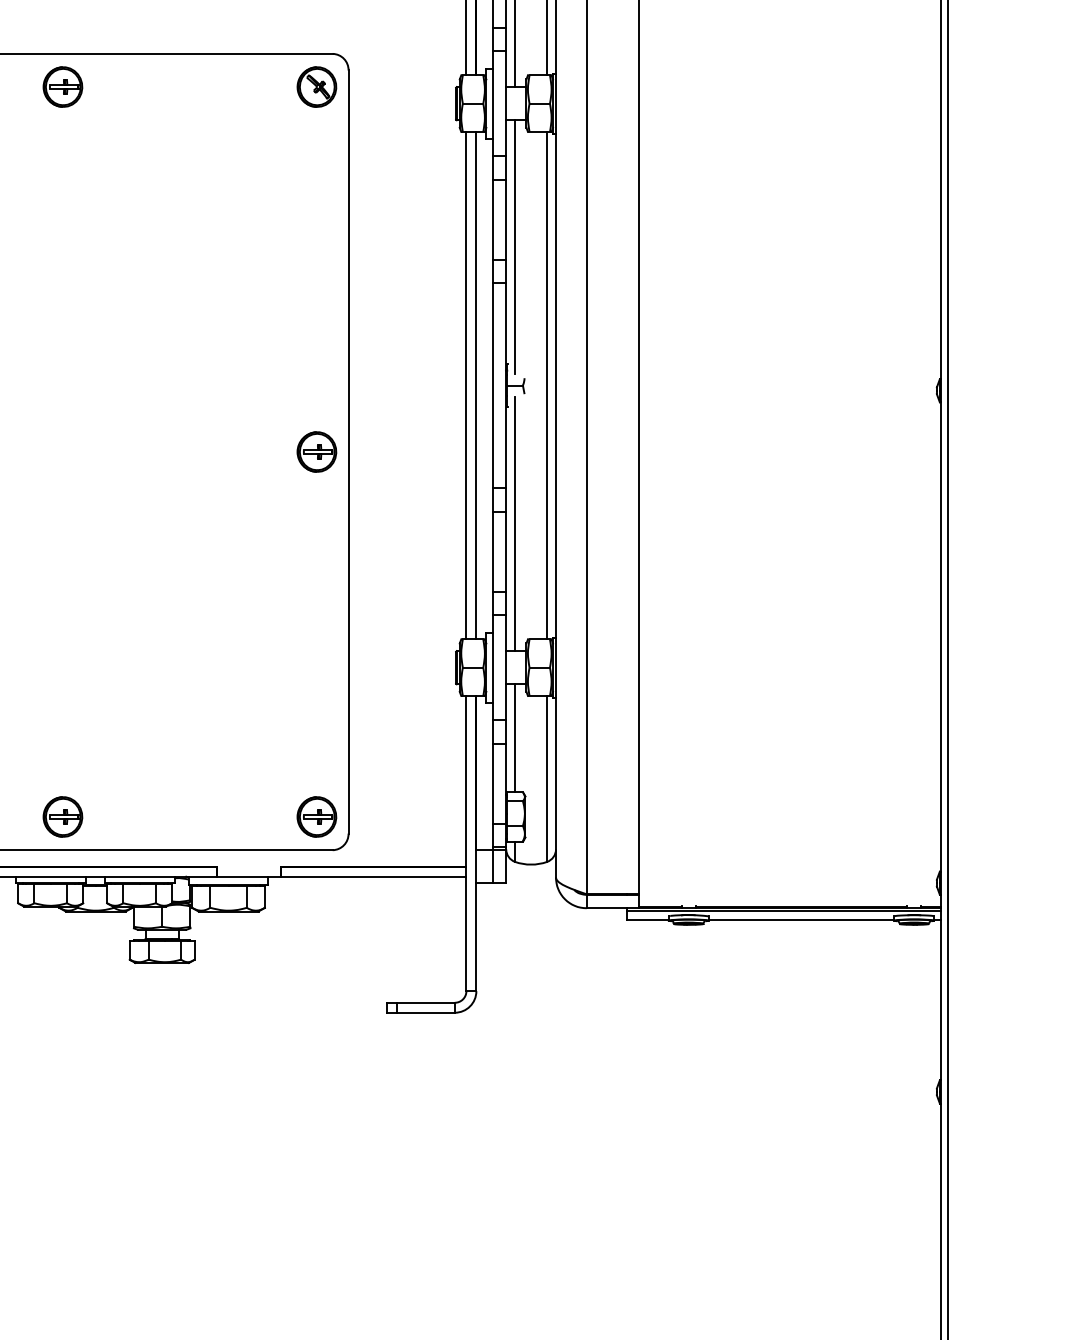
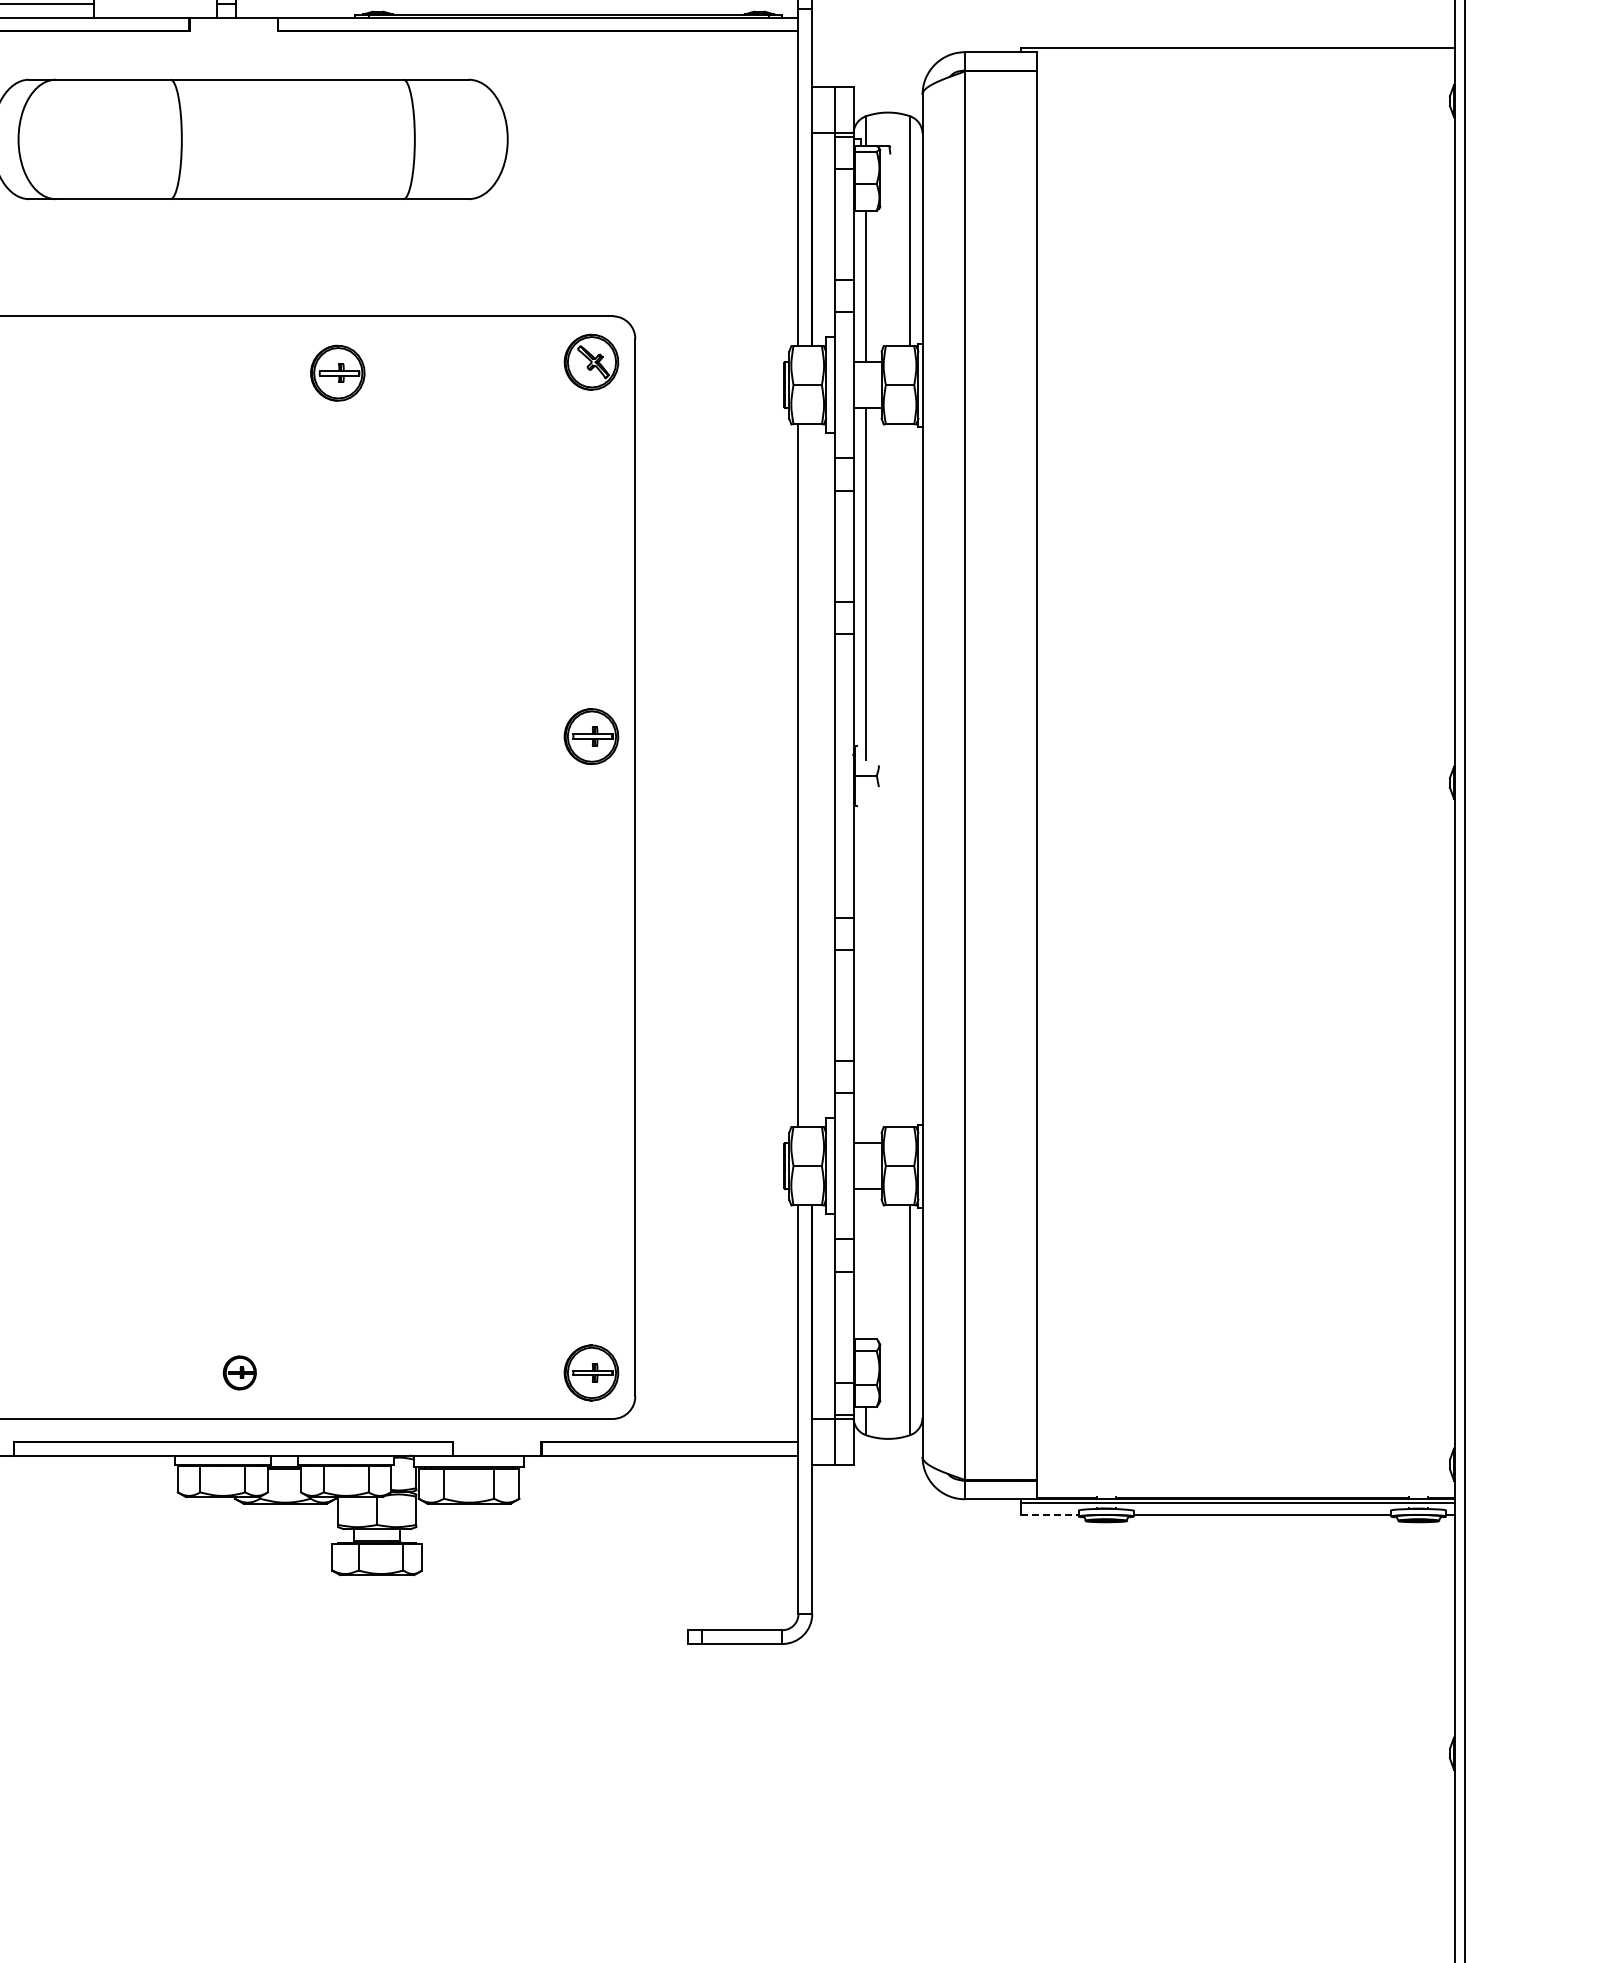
part: (62, 86) -> (337, 372), moved
line: (476, 385) -> (812, 775), removed
line: (547, 385) -> (910, 775), removed
part: (316, 451) -> (591, 736), moved
line: (514, 524) -> (865, 967), removed
line: (514, 737) -> (865, 1263), removed
part: (62, 816) -> (239, 1372), size x0.6
line: (648, 919) -> (1050, 1514), solid -> dashed

